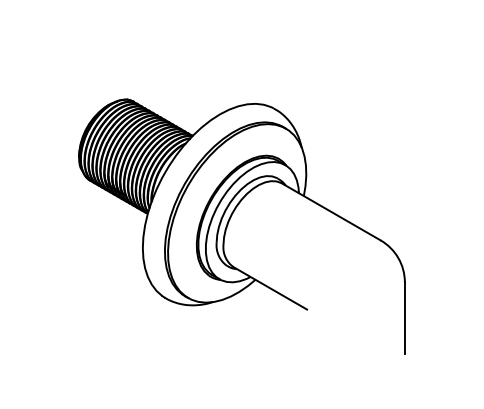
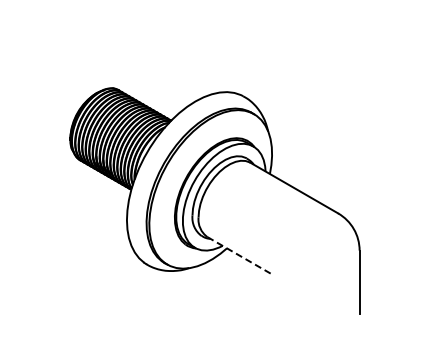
line: (270, 287) -> (240, 255), solid -> dashed

